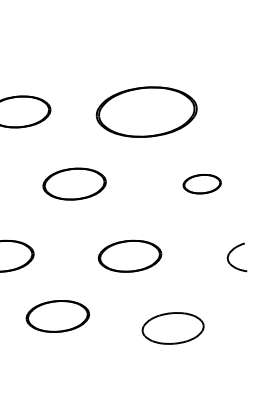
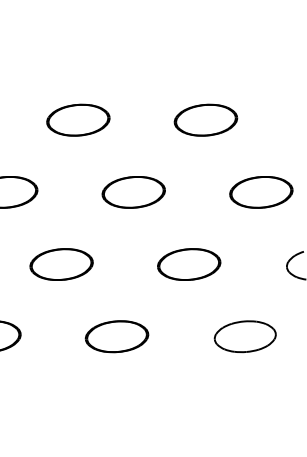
part: (146, 111) -> (205, 119), size x0.62
part: (202, 184) -> (261, 192), size x1.67
part: (57, 316) -> (116, 336), moved
part: (172, 328) -> (244, 336), moved

